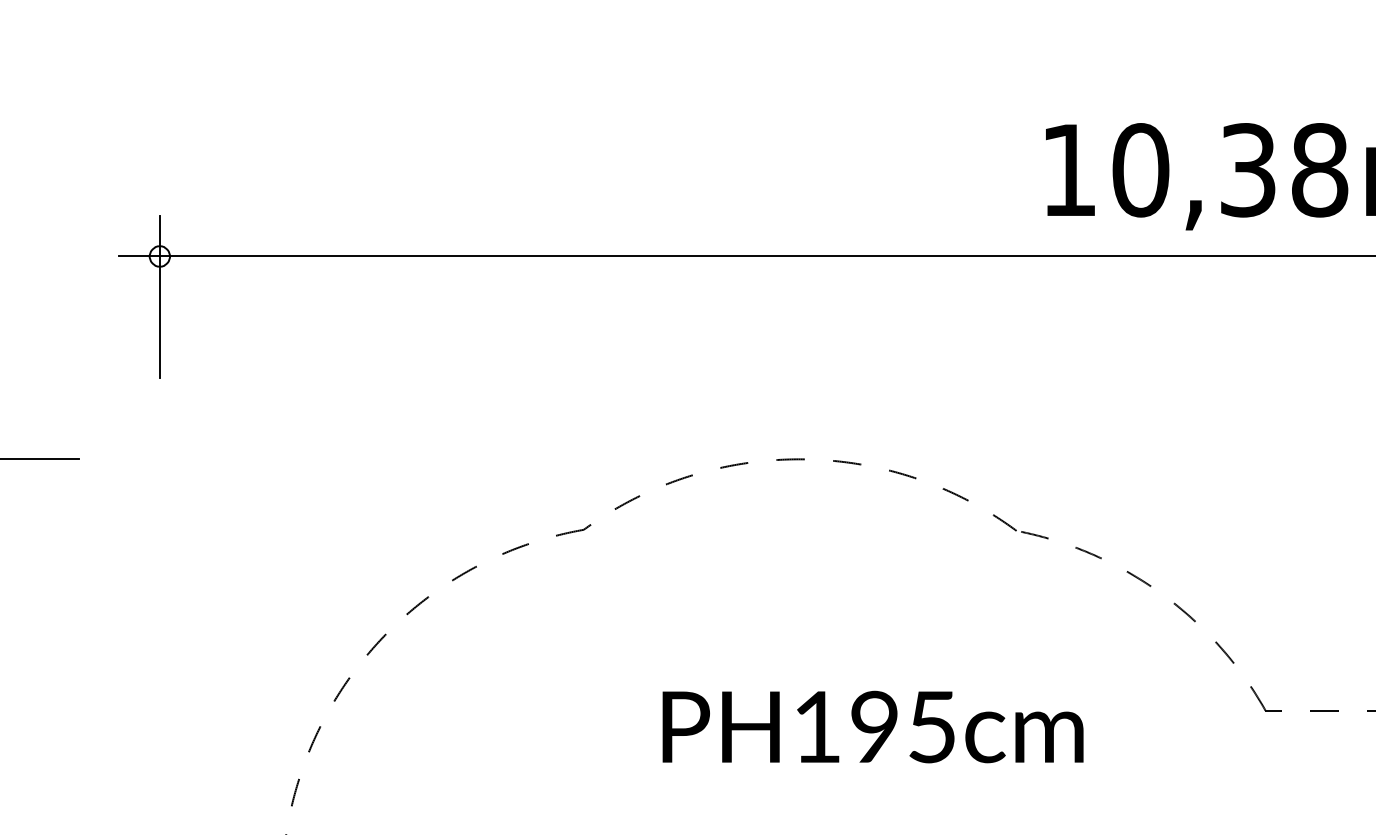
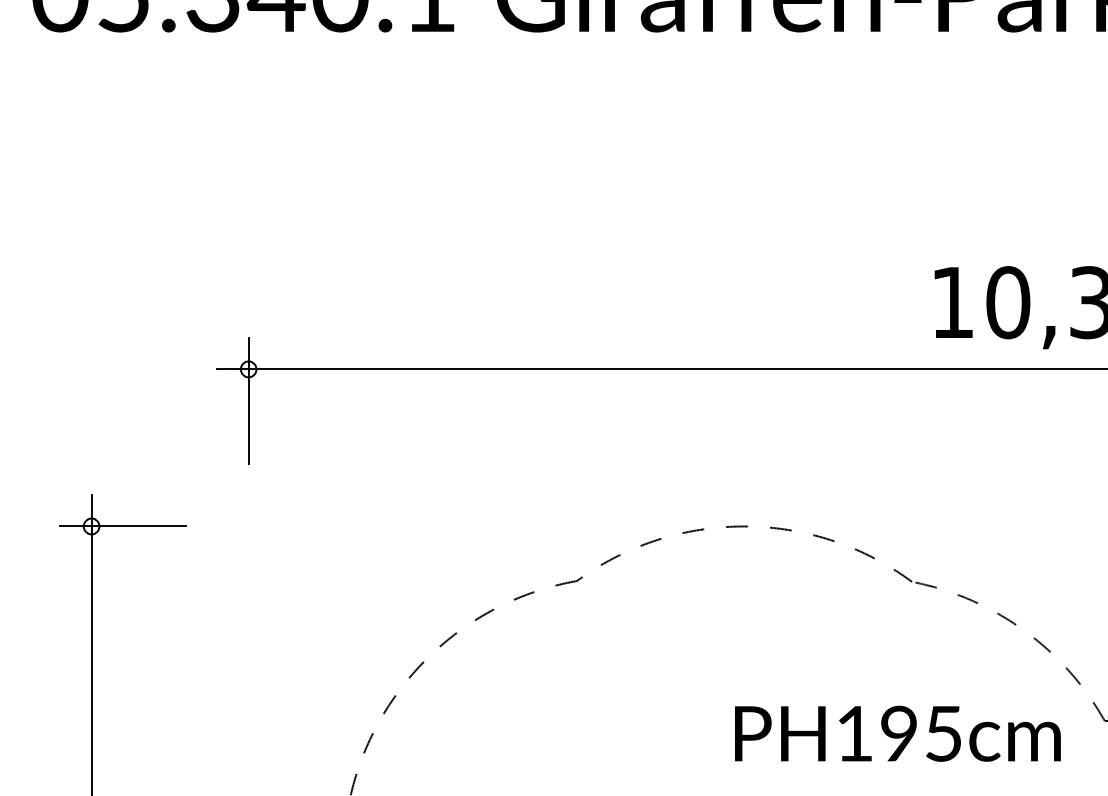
text: (872, 726) -> (897, 733), moved

